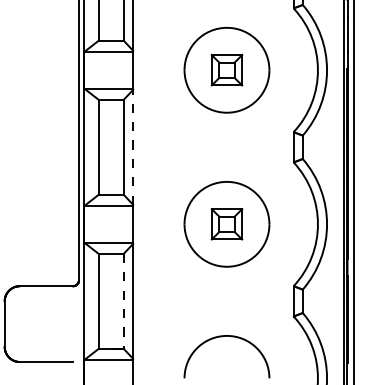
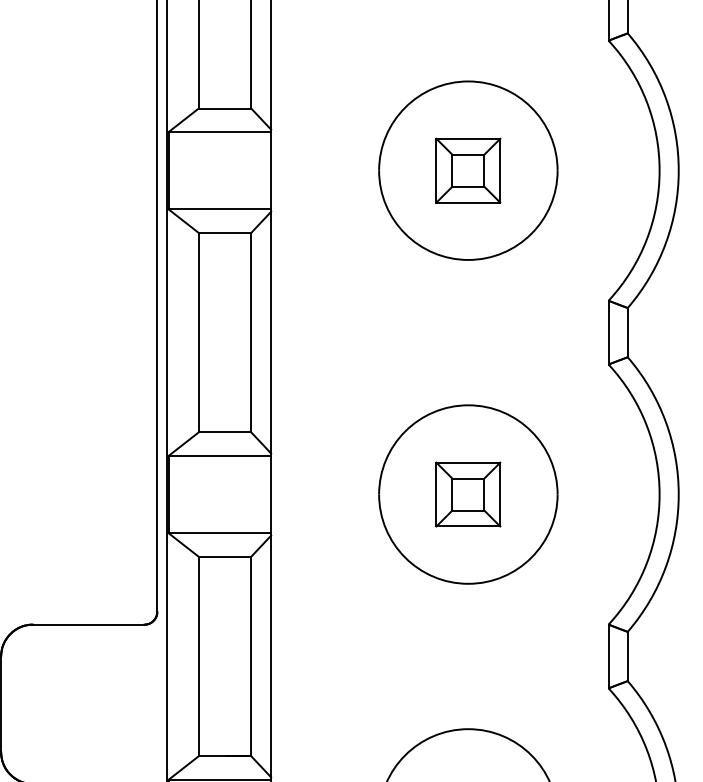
line: (133, 146) -> (271, 330), dashed -> solid
line: (123, 301) -> (250, 656), dashed -> solid

